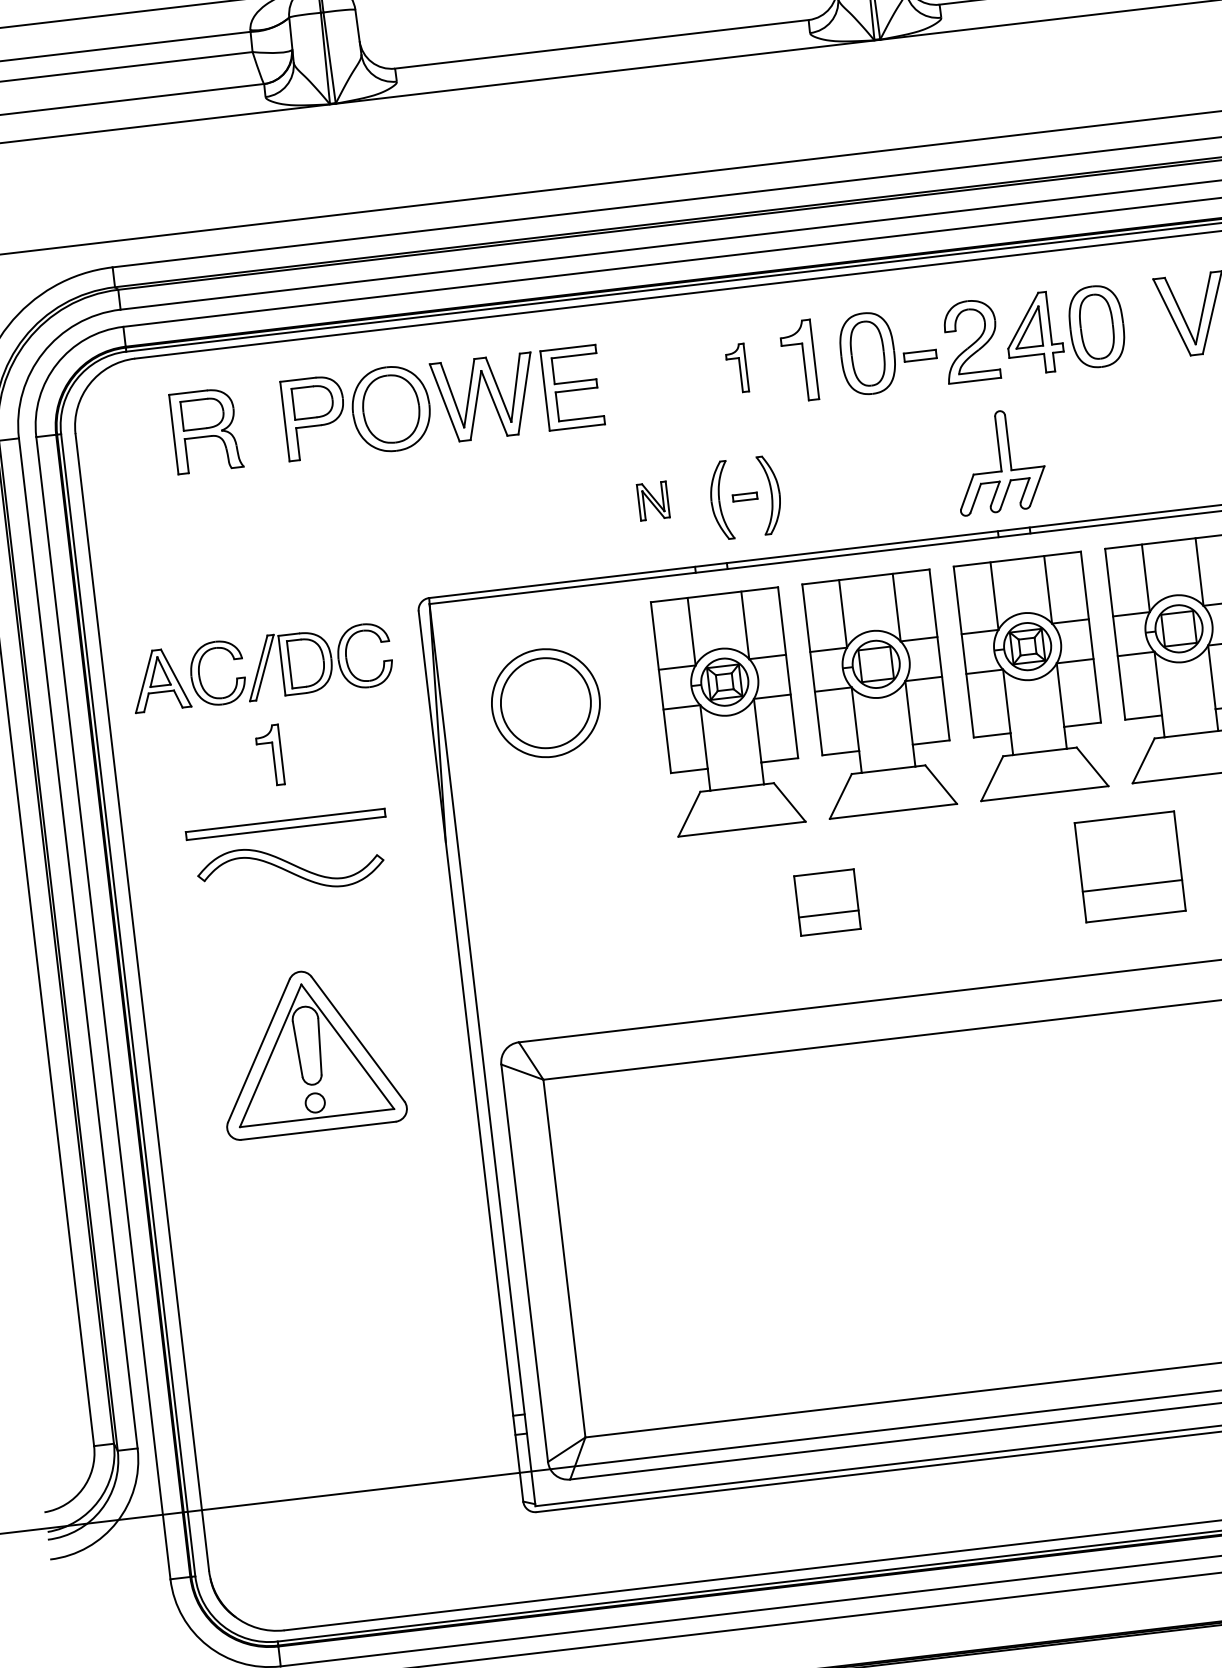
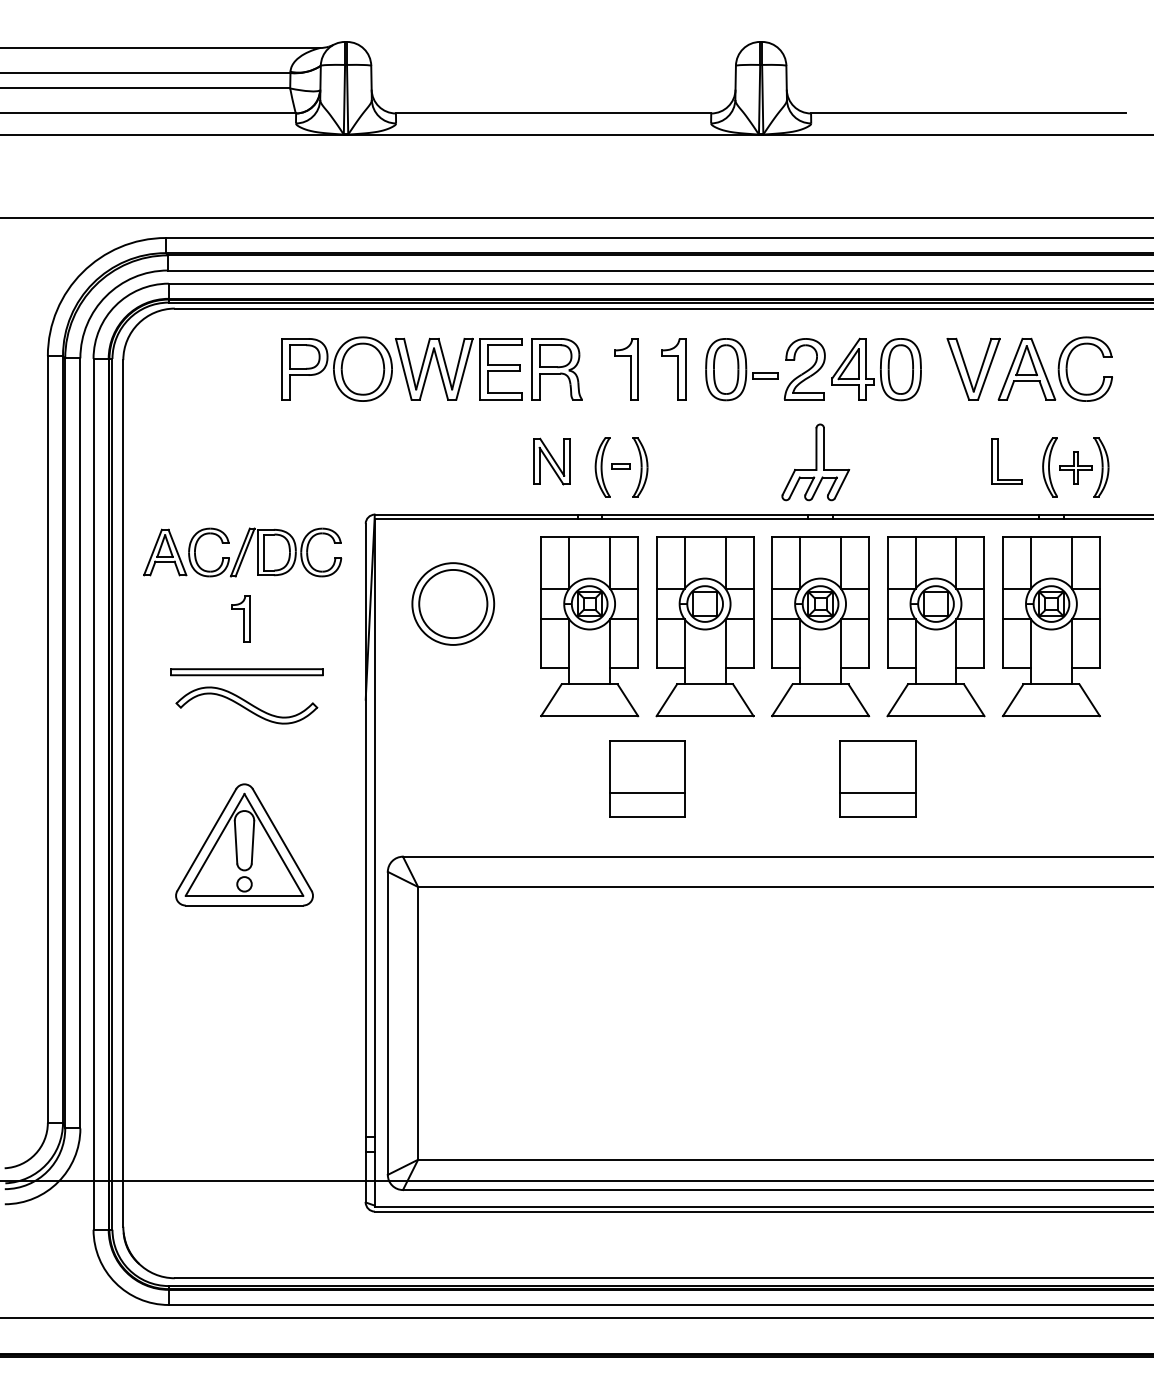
part: (736, 368) -> (626, 369), size x1.67
part: (205, 431) -> (556, 369), moved
part: (652, 501) -> (551, 461), size x1.67
part: (827, 902) -> (647, 778), size x1.67

